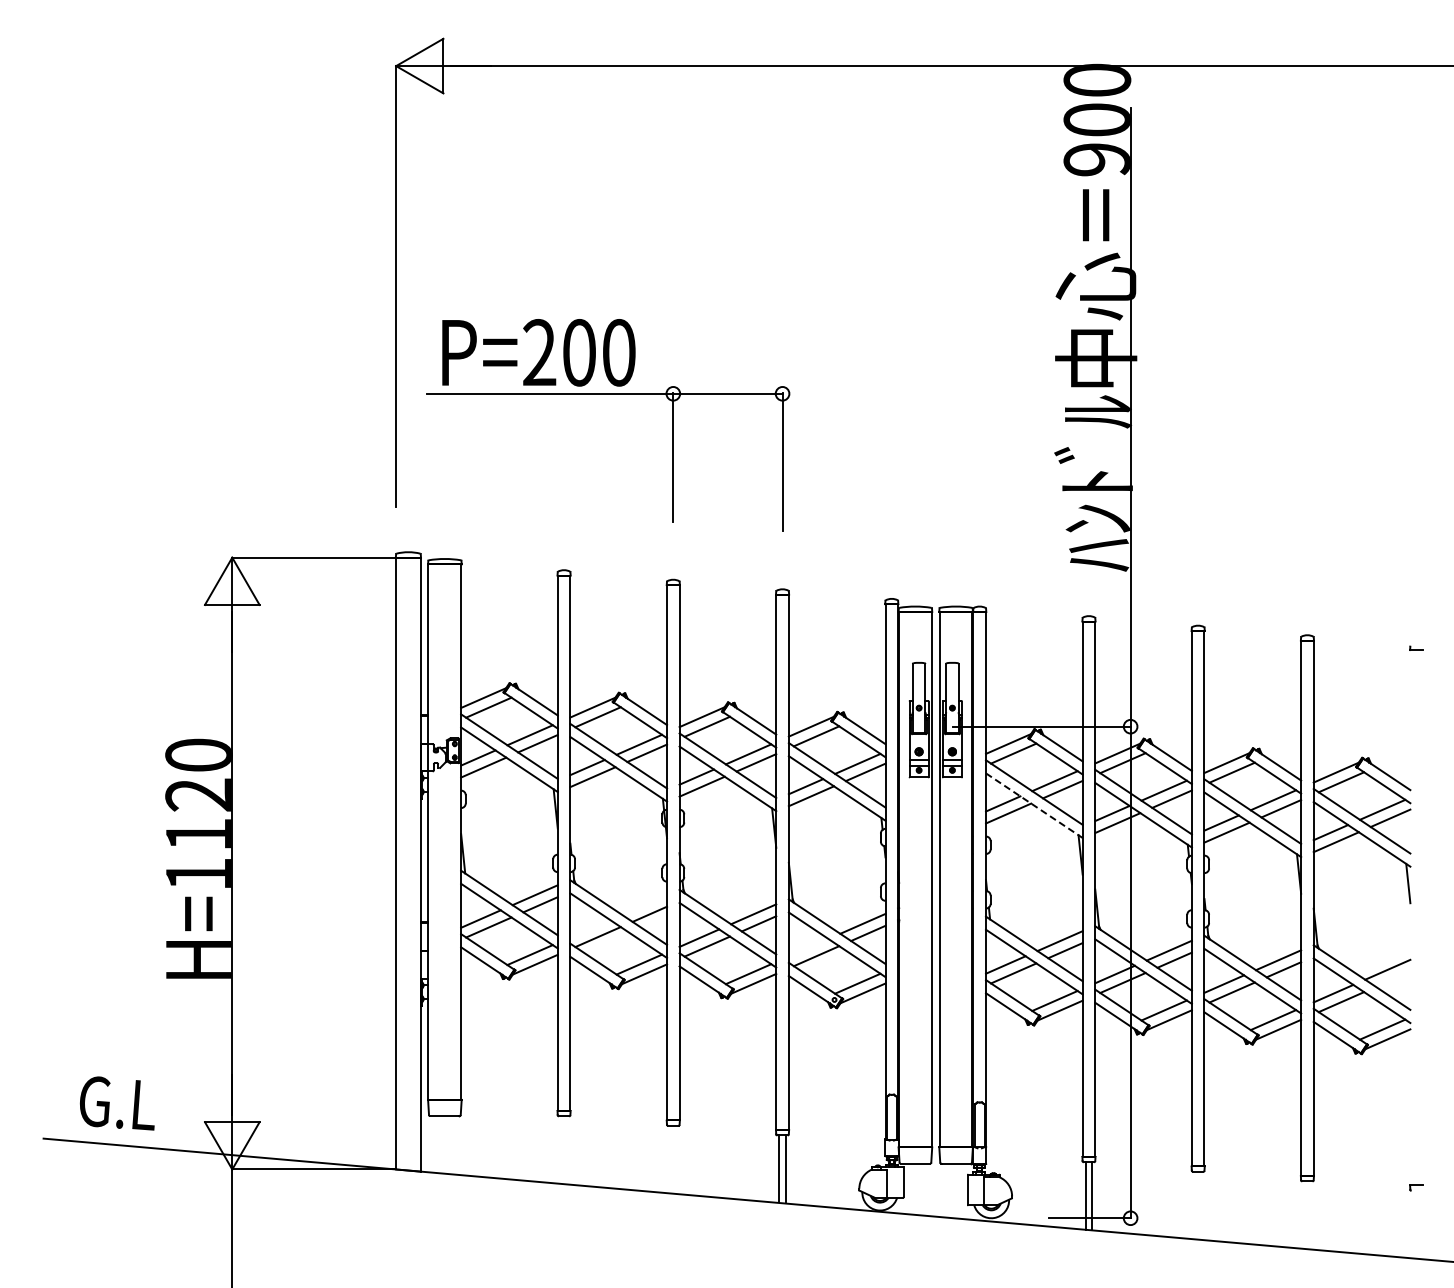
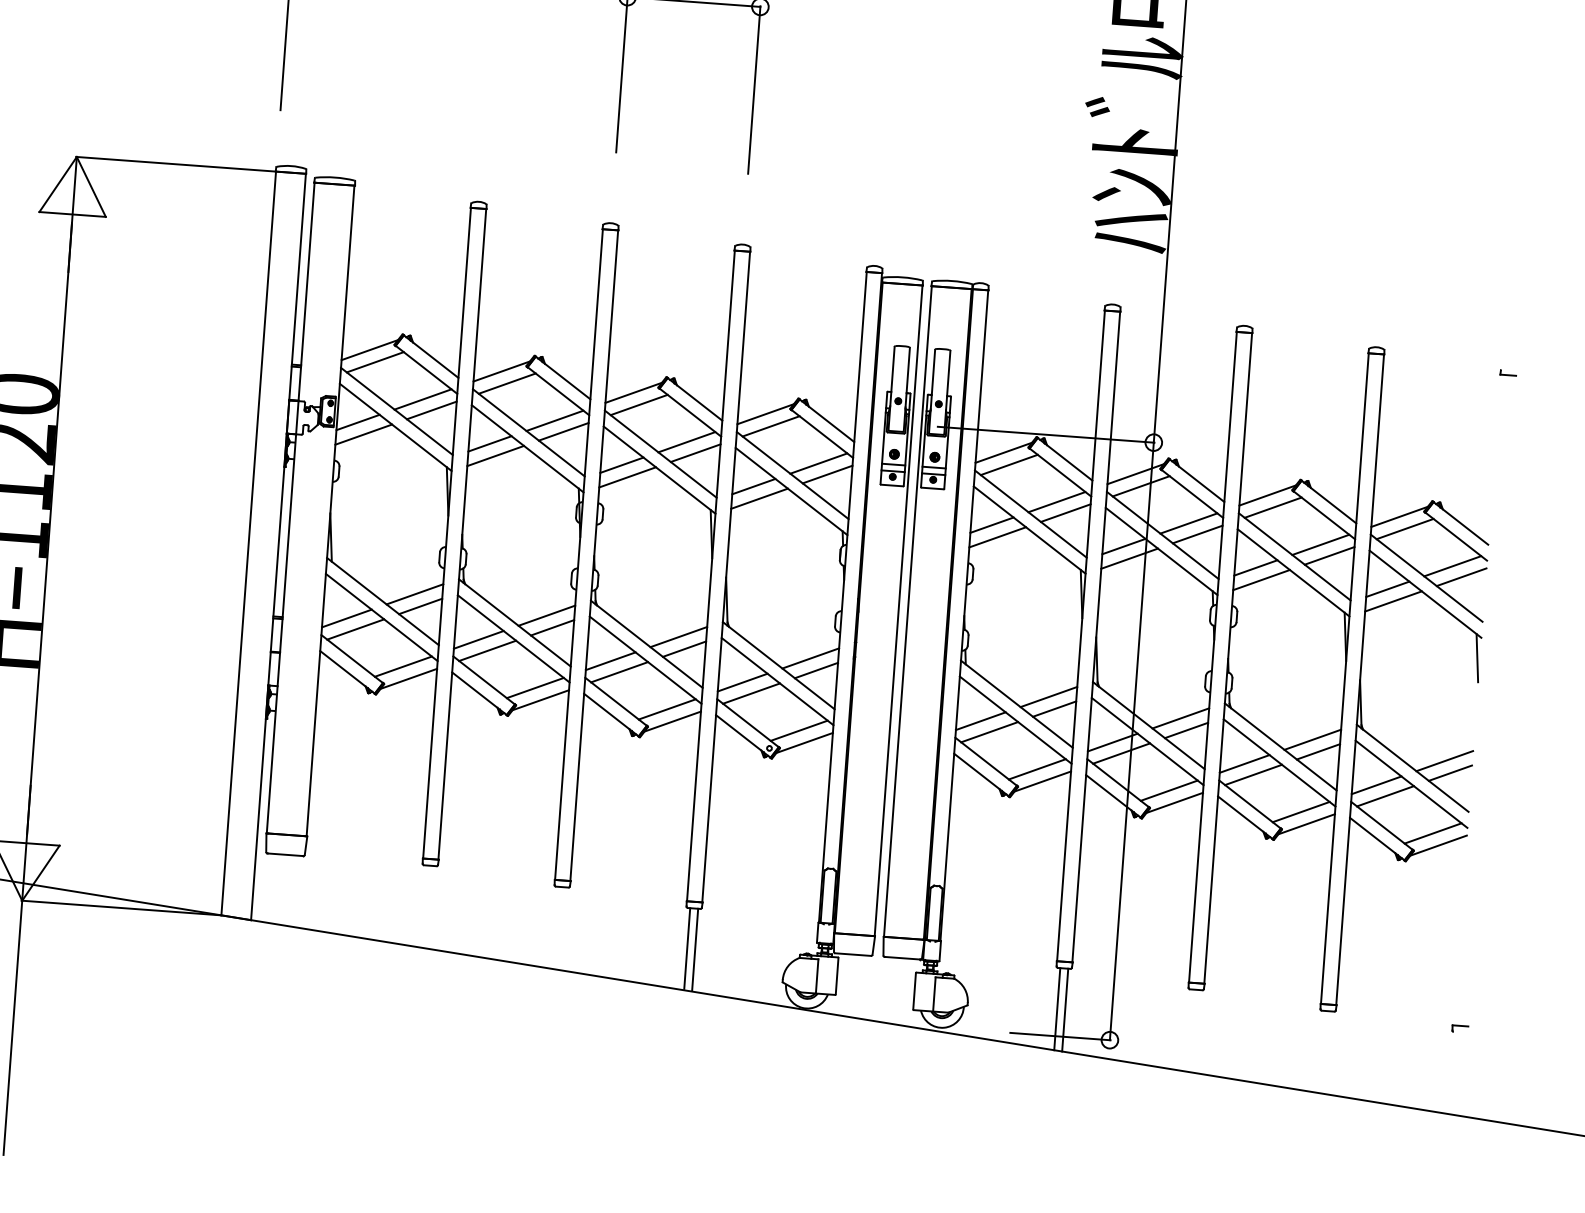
line: (1034, 805) -> (1029, 529), dashed -> solid
line: (644, 904) -> (546, 615), added
line: (590, 928) -> (479, 639), added
line: (808, 947) -> (742, 682), added
line: (1392, 978) -> (1449, 772), added

